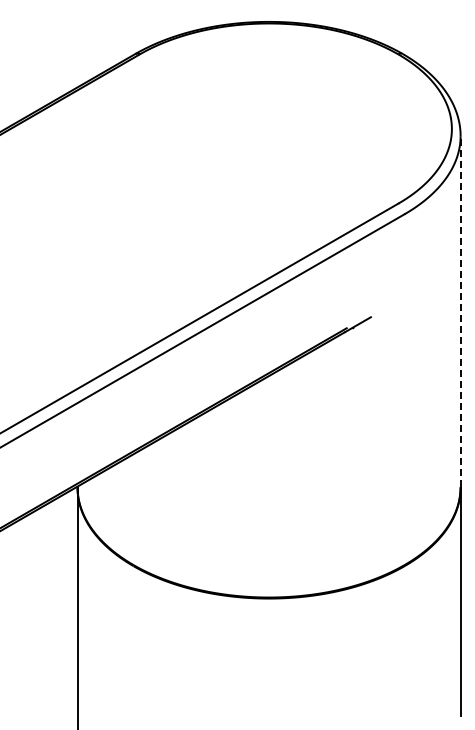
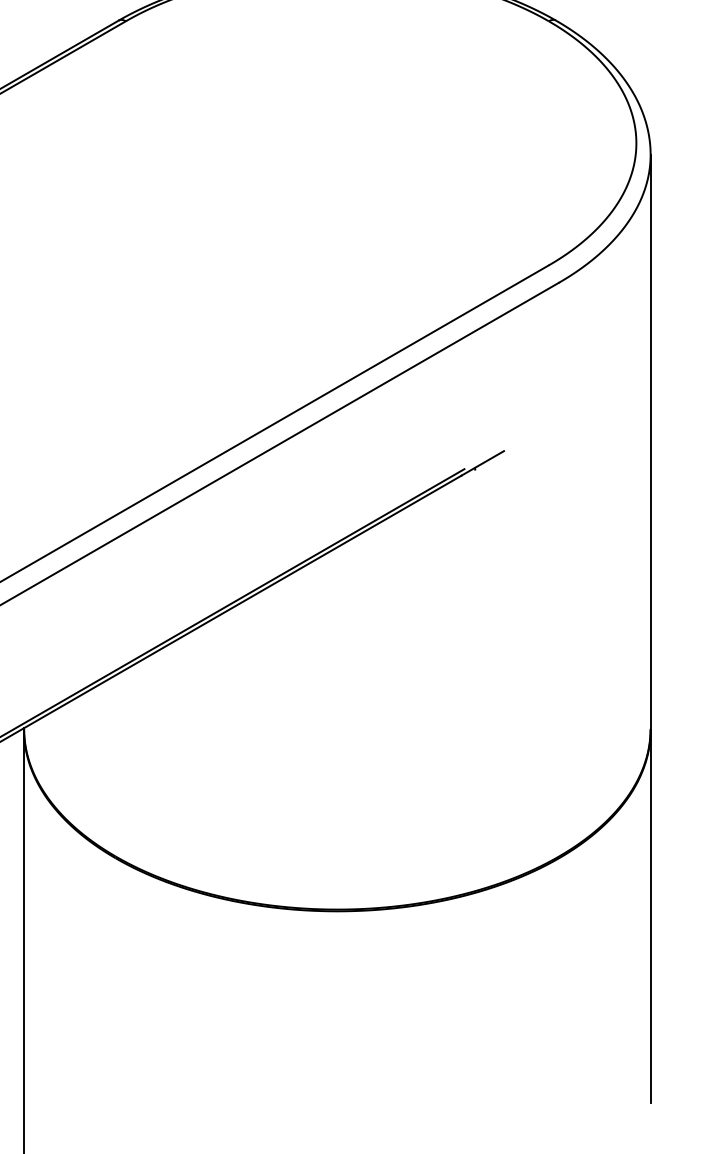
line: (460, 311) -> (650, 441), dashed -> solid

